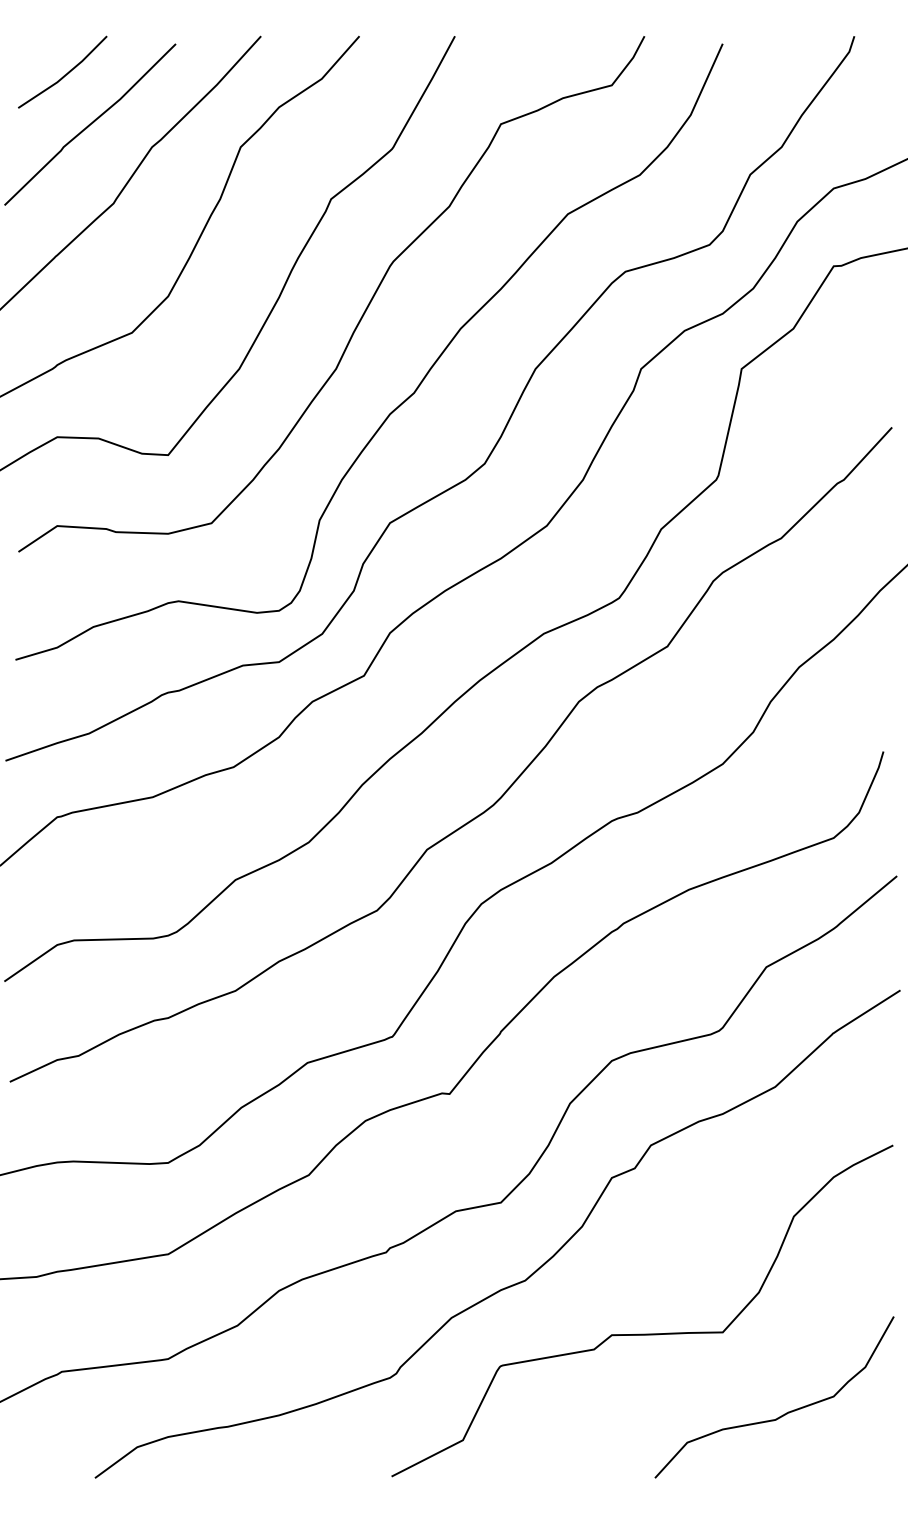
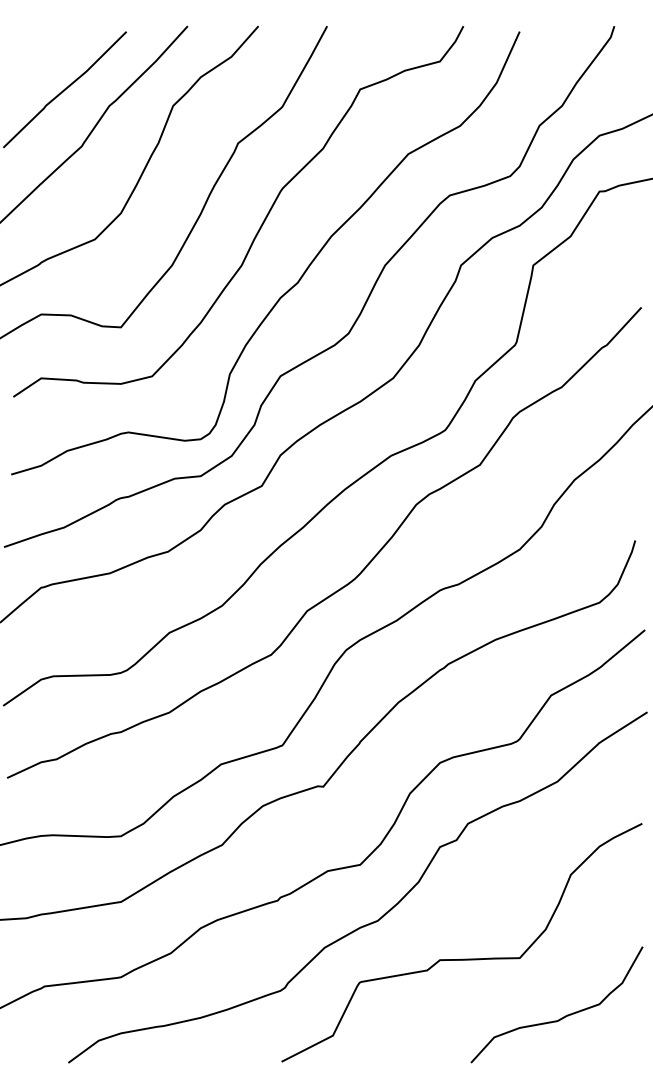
line: (65, 72) -> (47, 52), removed

